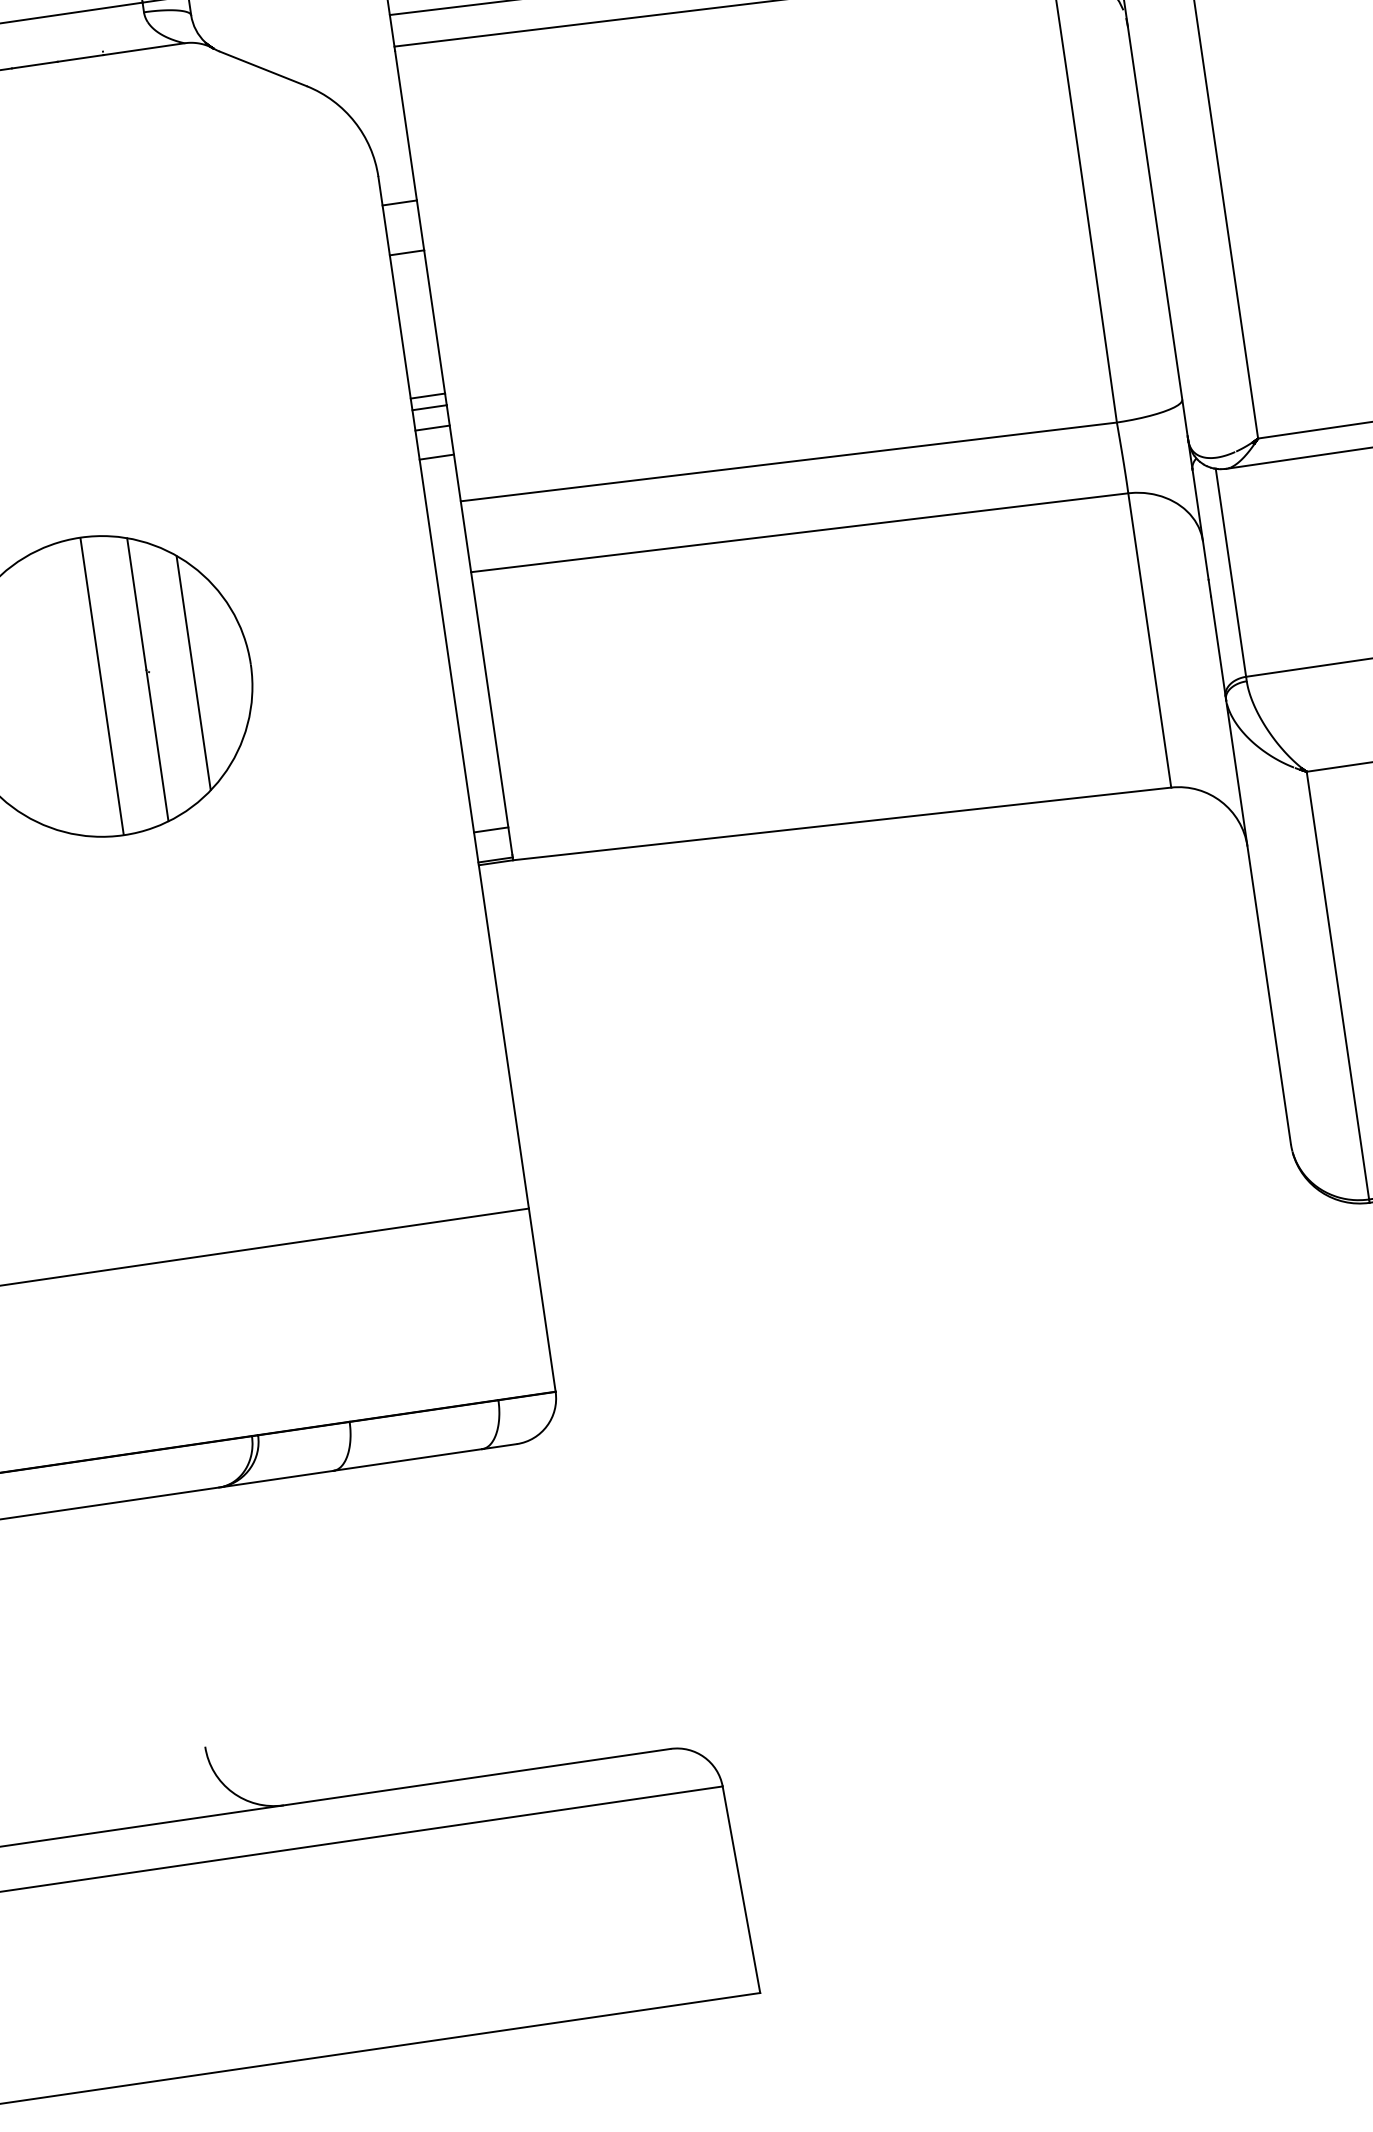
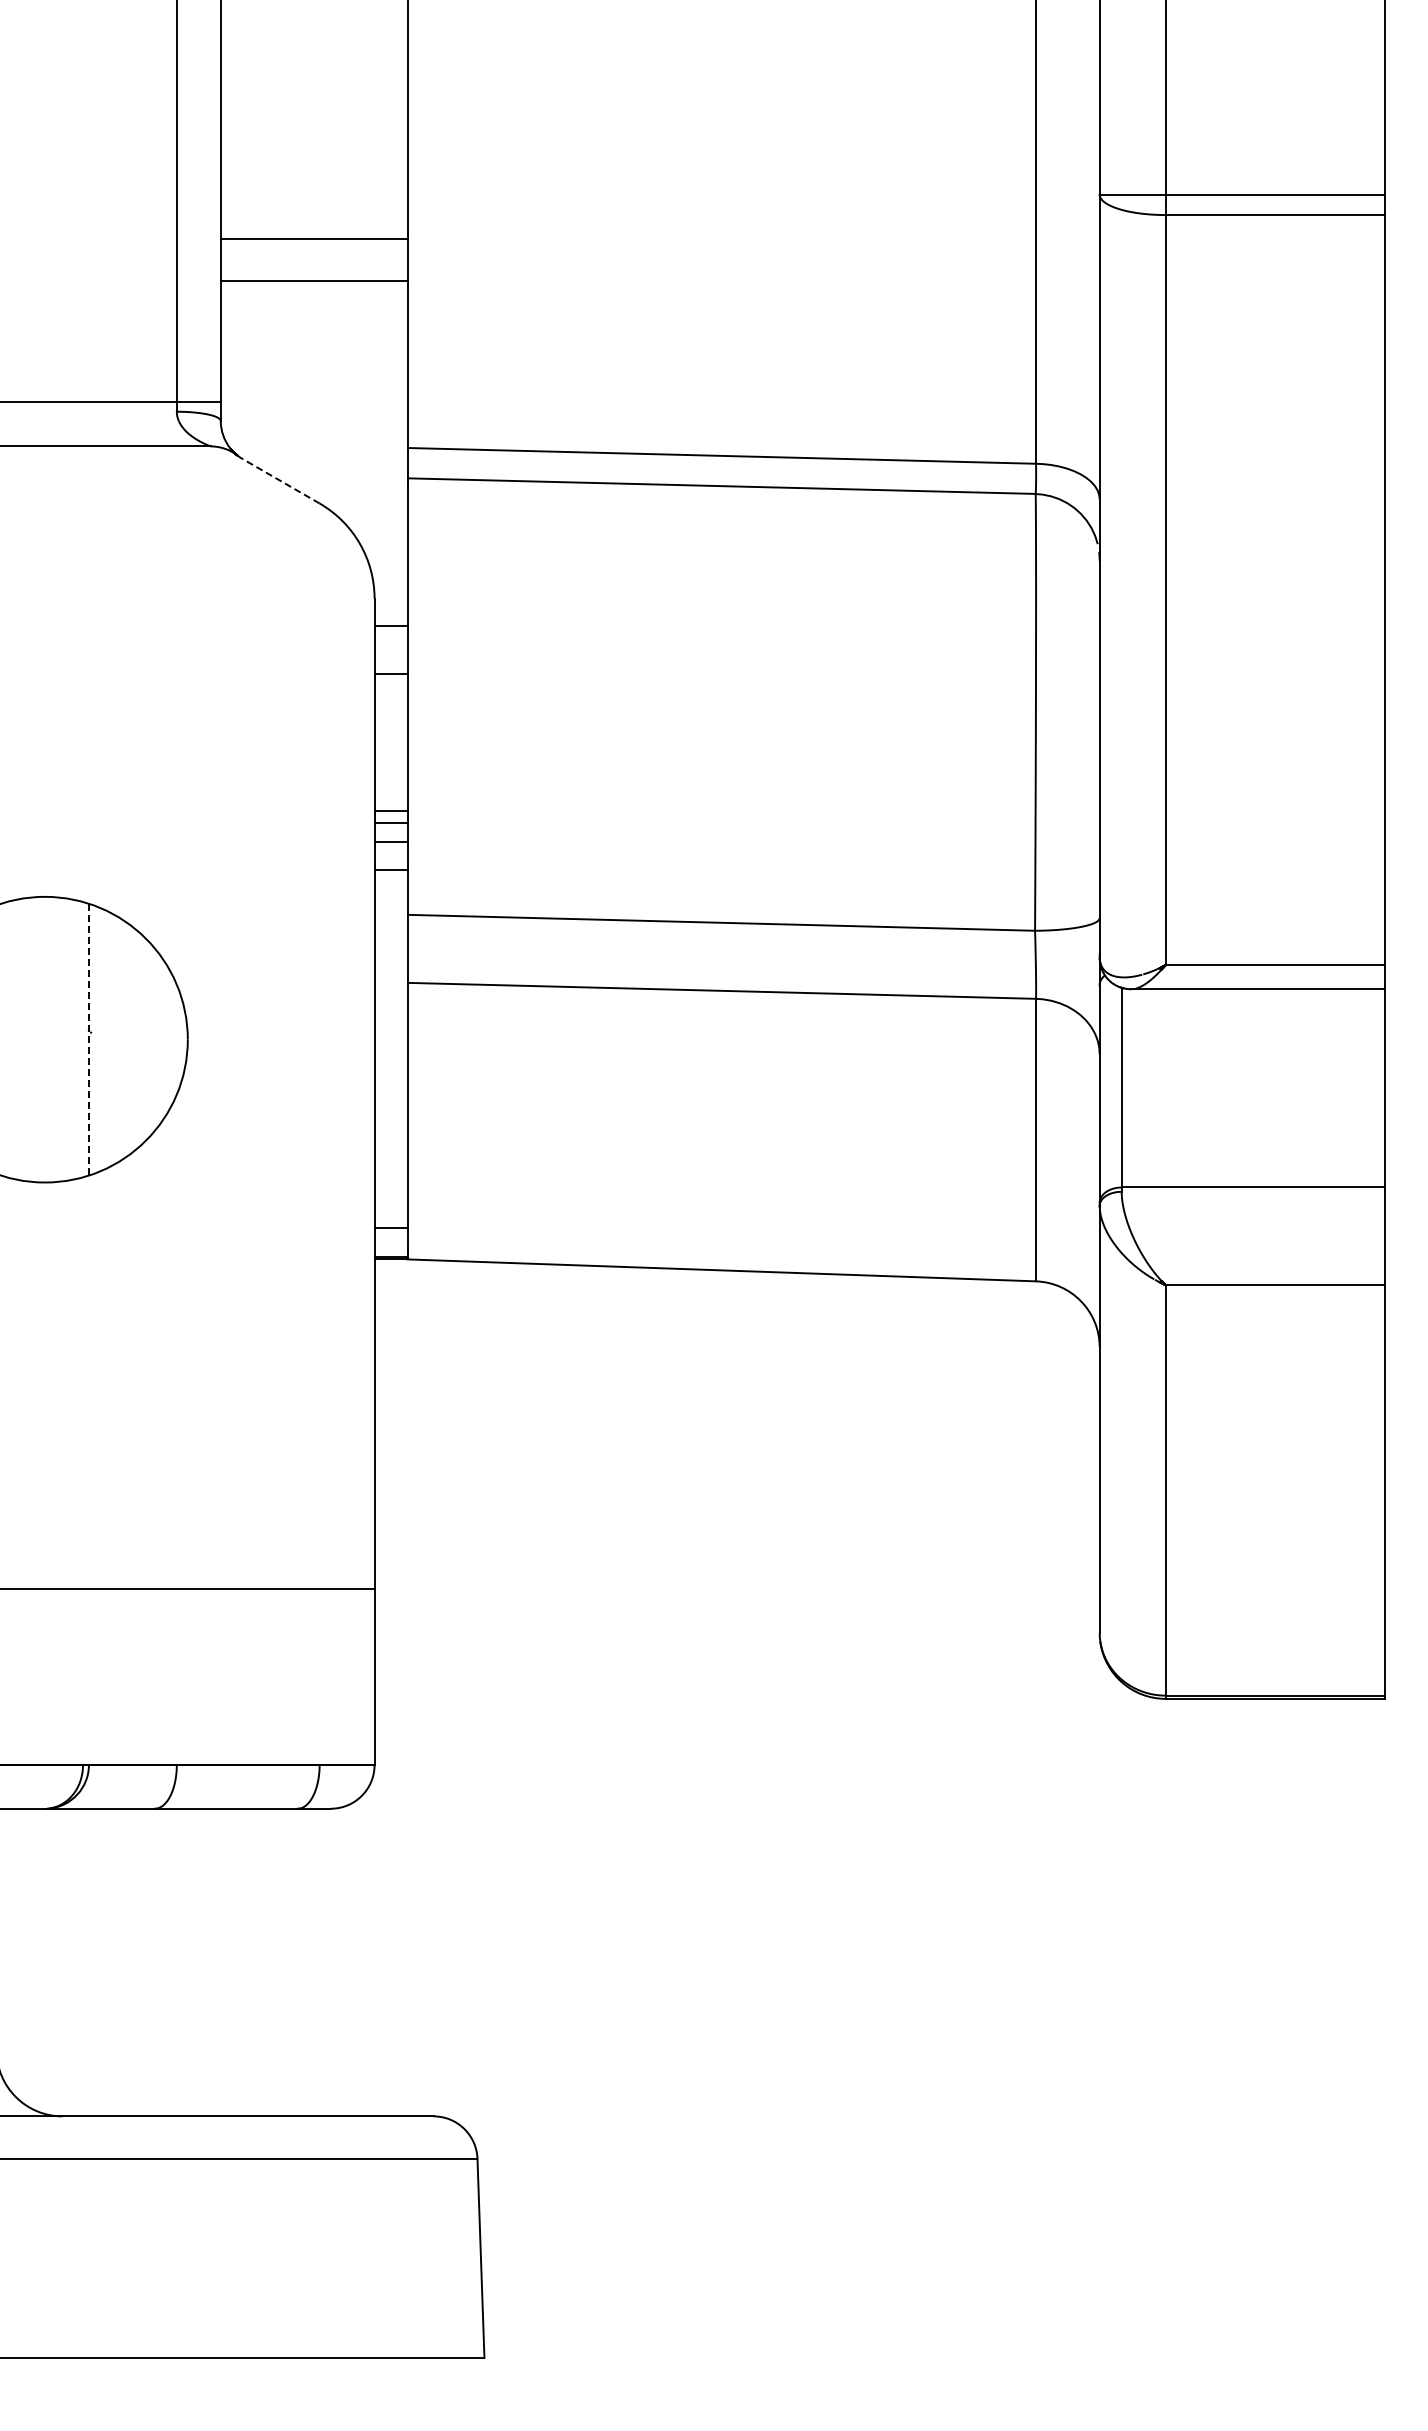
line: (262, 69) -> (280, 481), solid -> dashed
line: (193, 672) -> (132, 1039), removed
line: (147, 679) -> (88, 1039), solid -> dashed
line: (101, 686) -> (44, 1039), removed

